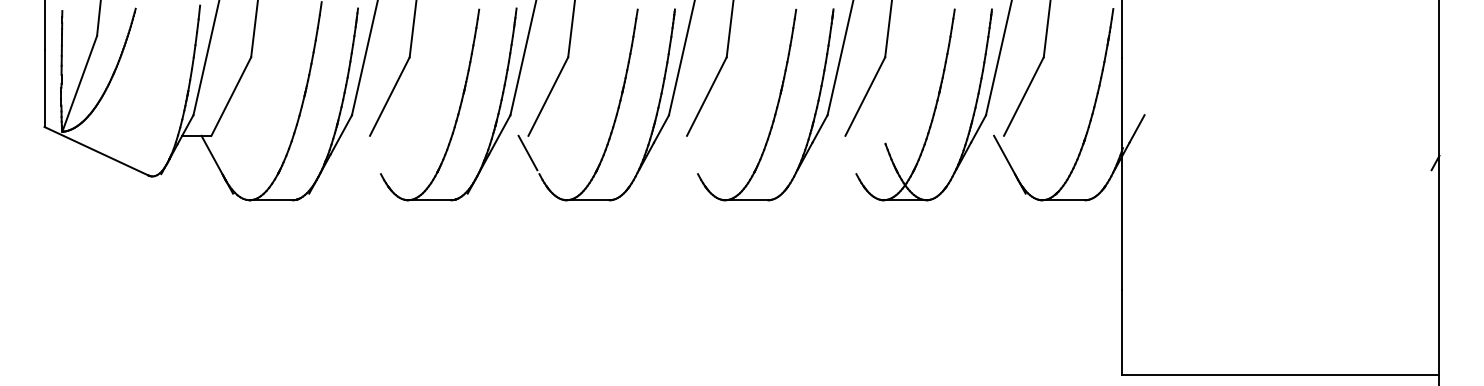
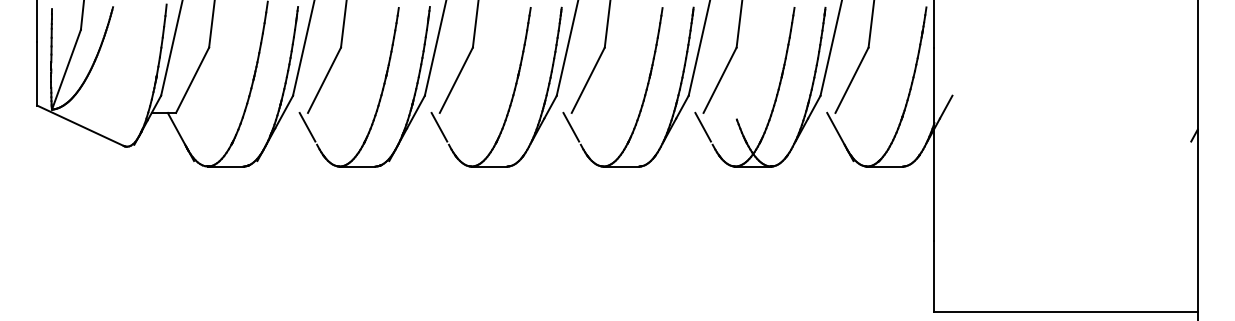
line: (369, 152) -> (307, 126), added
line: (686, 152) -> (571, 126), added
line: (844, 152) -> (702, 126), added

